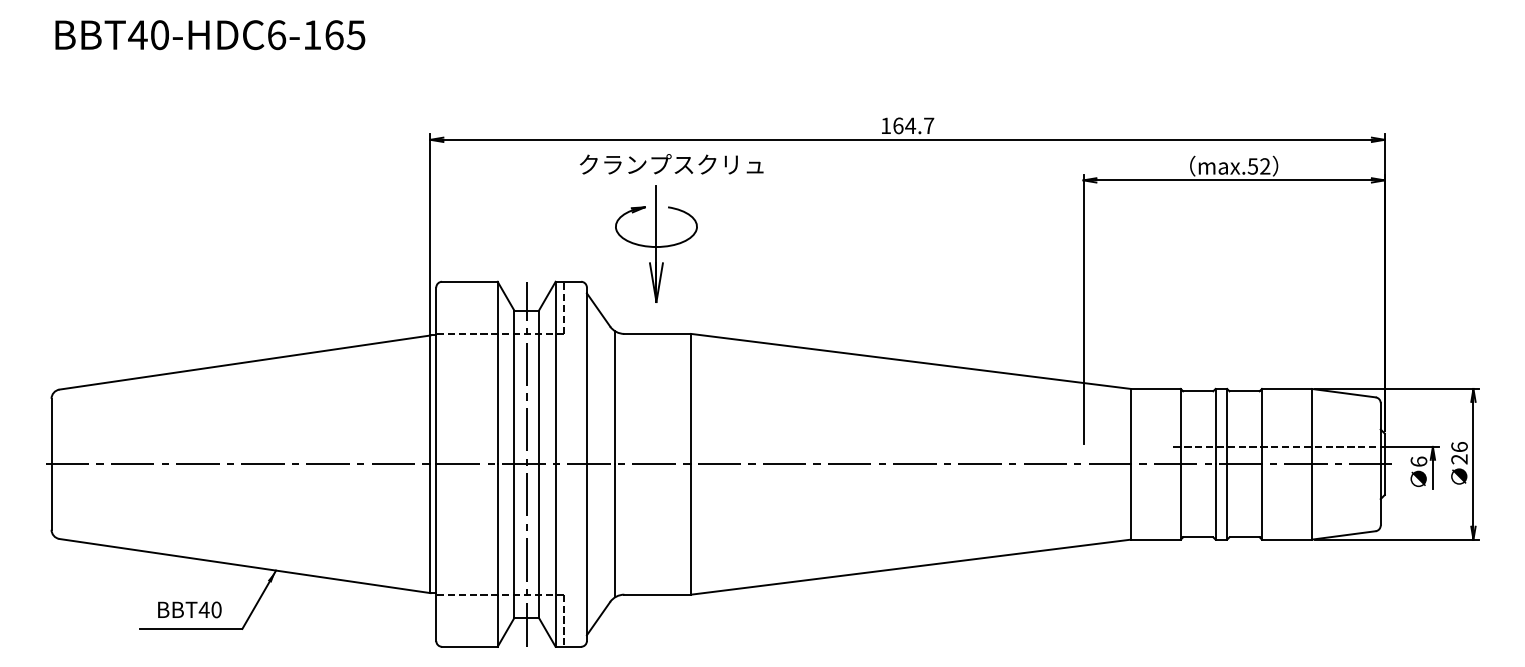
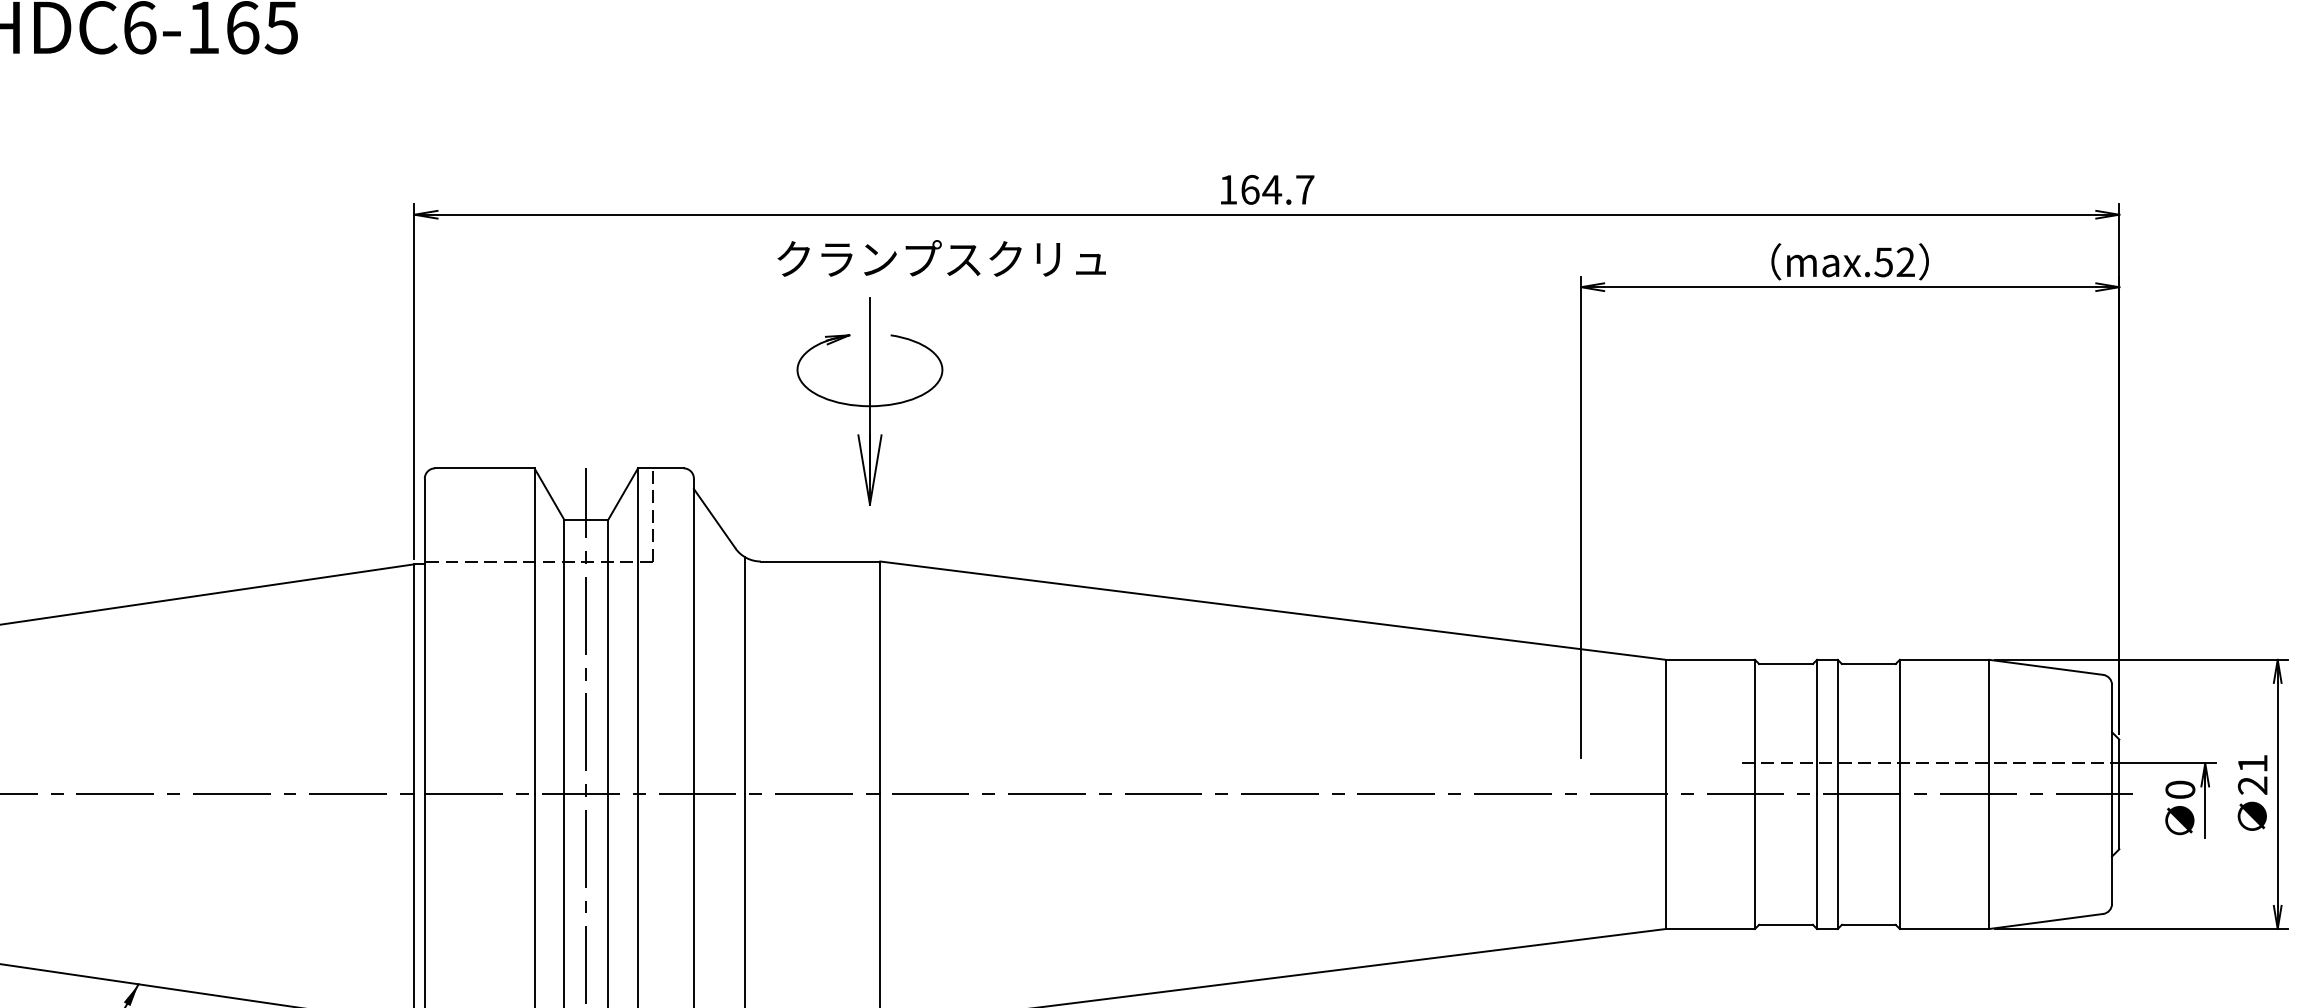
text: (671, 164) -> (941, 258), moved
part: (656, 243) -> (870, 399), moved
text: (1459, 446) -> (2252, 762), 26 -> 21
text: (1418, 461) -> (2179, 789), 6 -> 0

